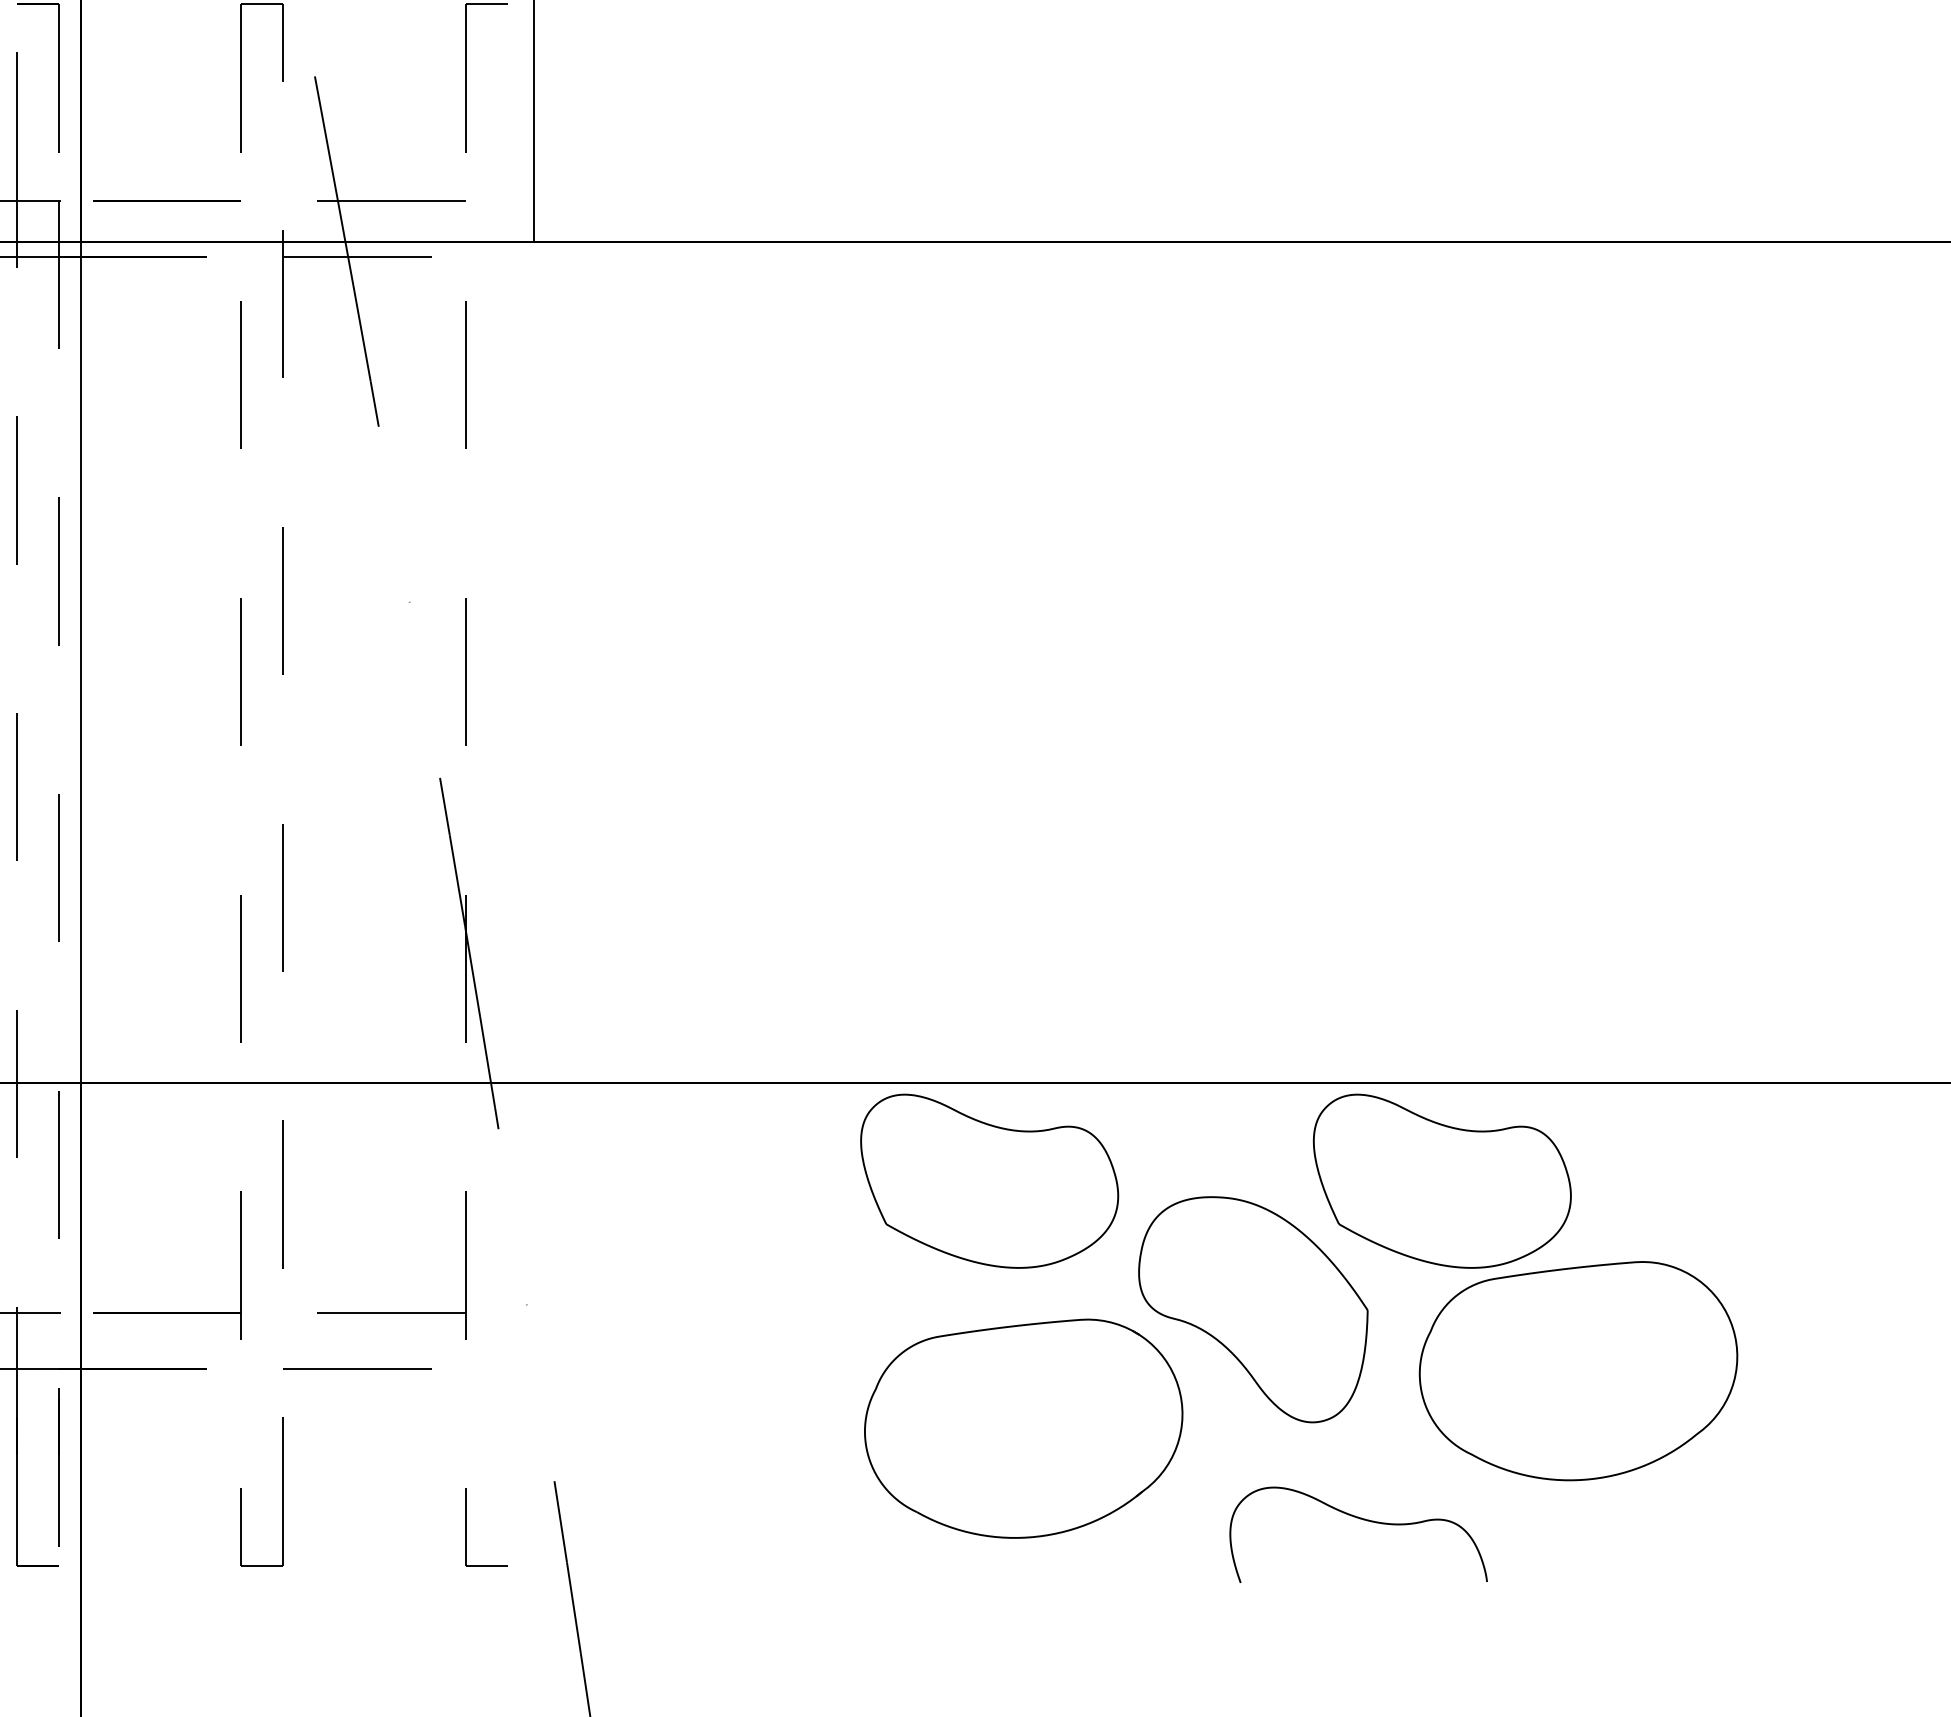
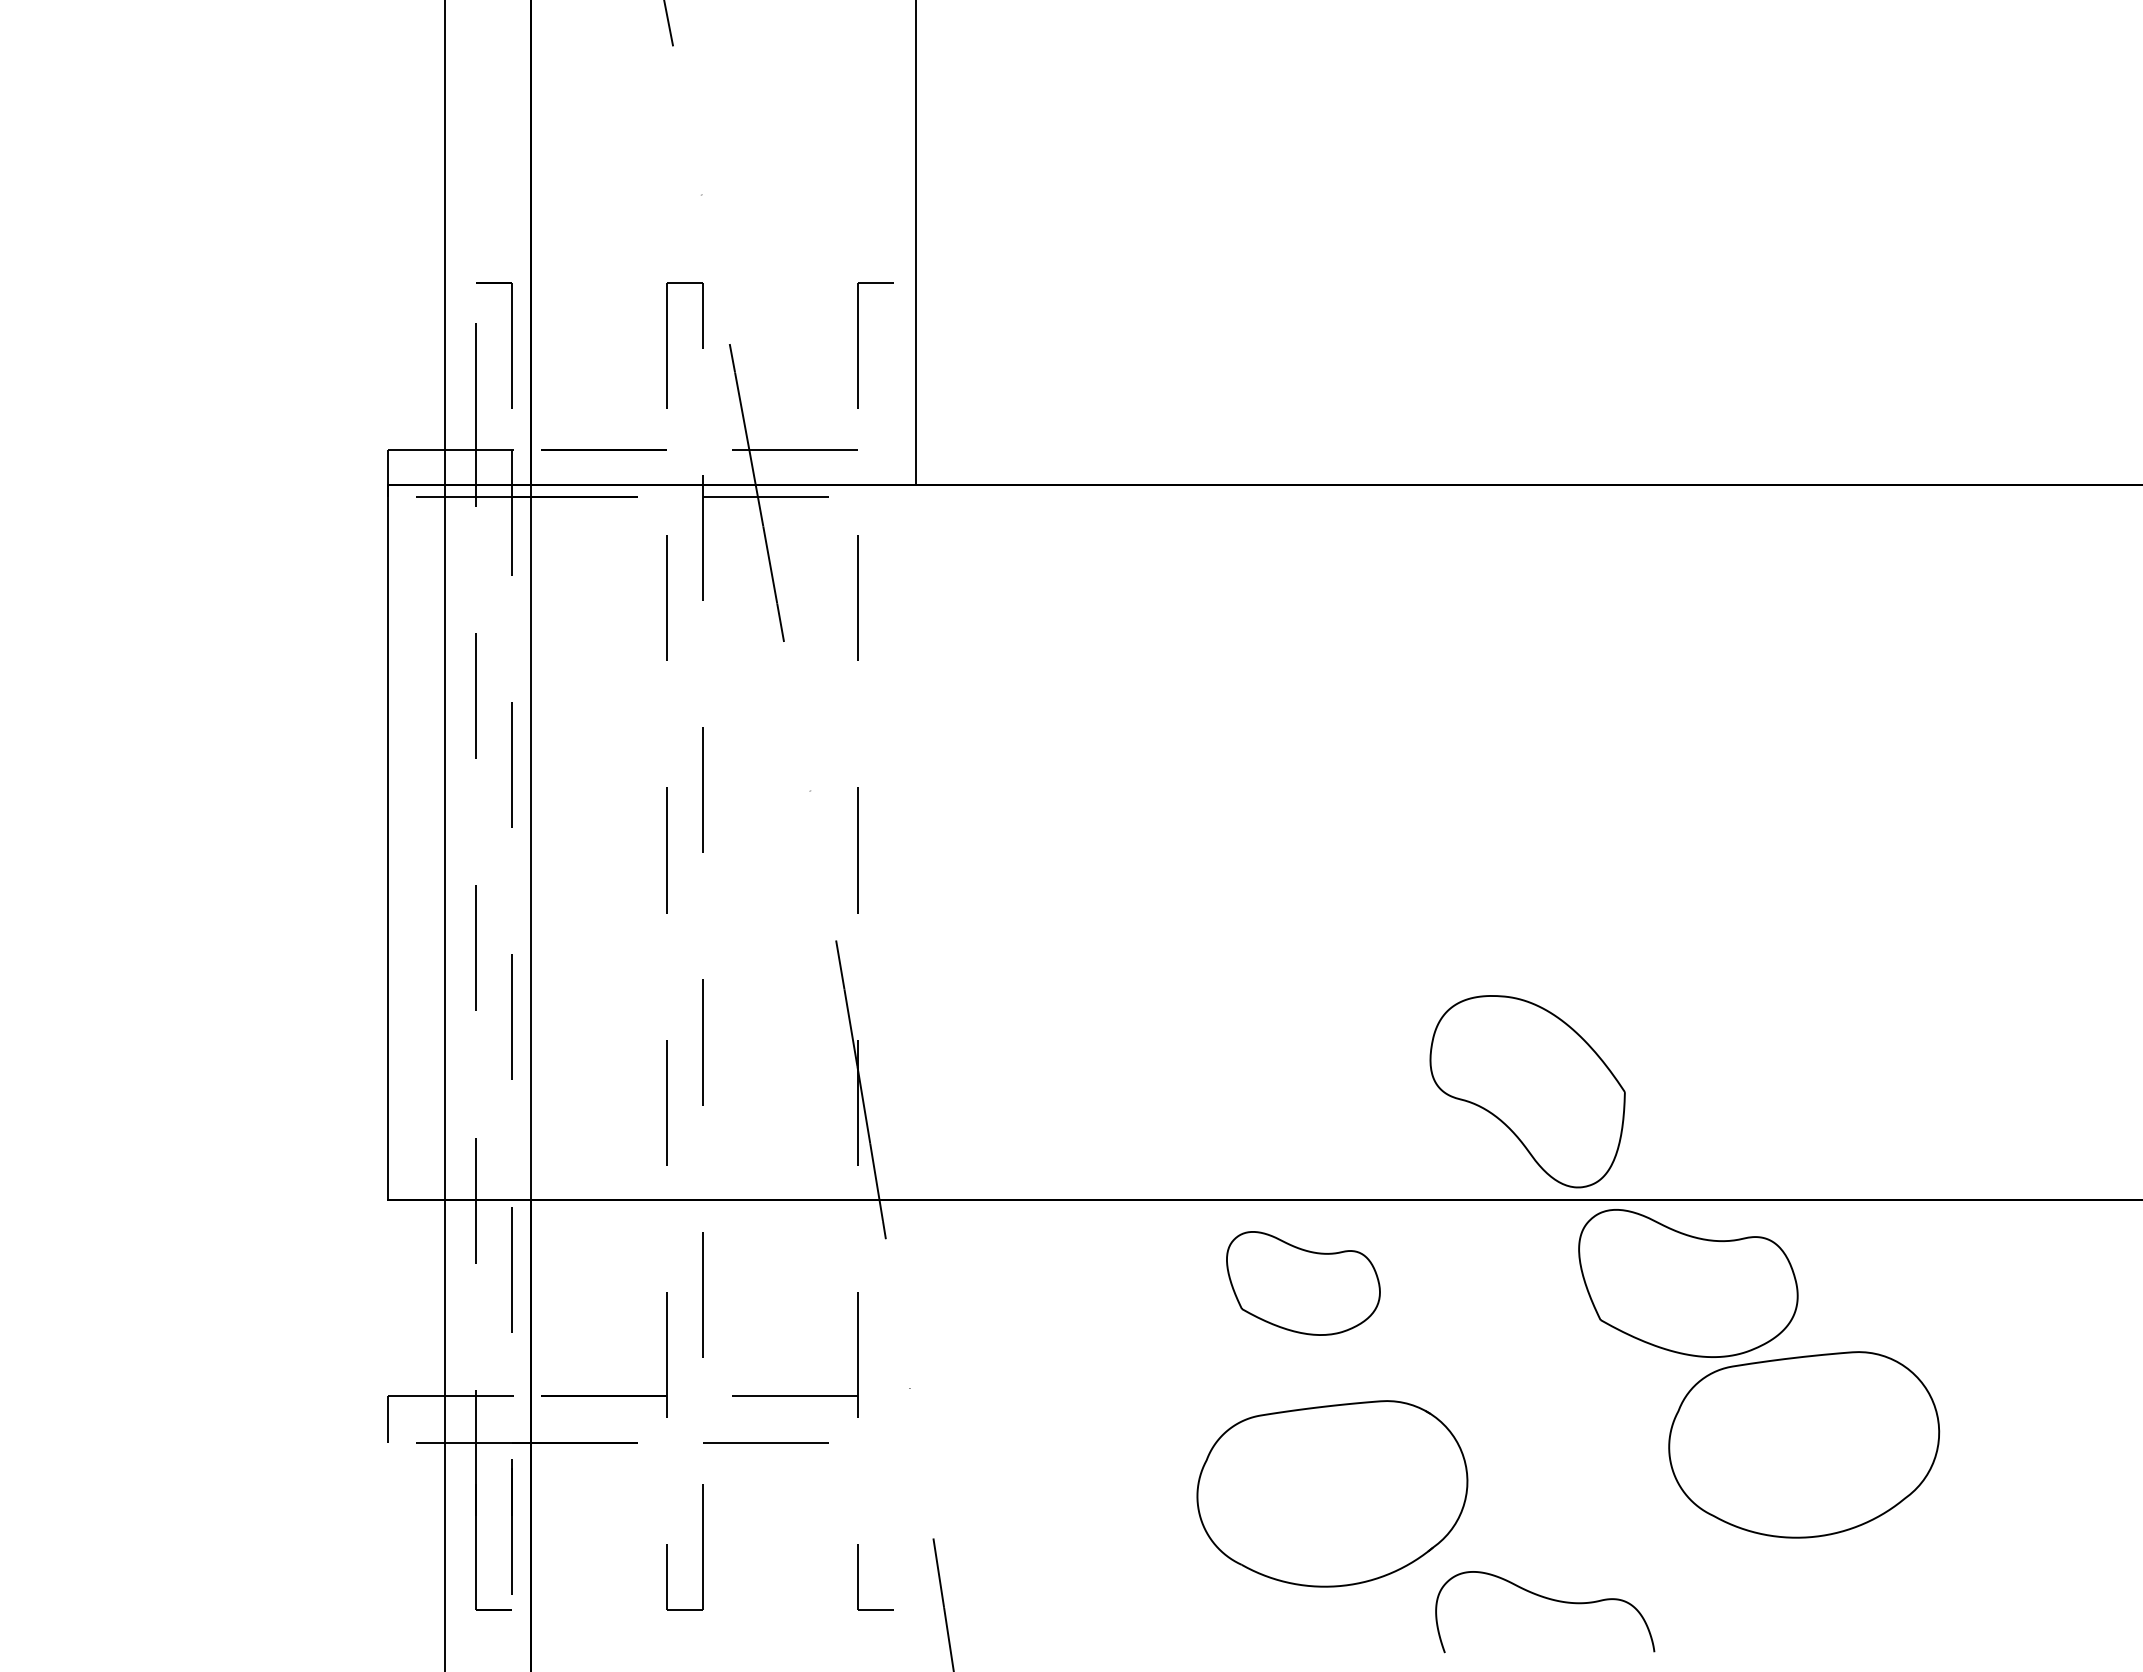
part: (989, 1181) -> (1303, 1283), size x0.7
part: (1253, 1309) -> (1527, 1091), moved
curve: (1364, 1521) -> (1550, 1600), moved

